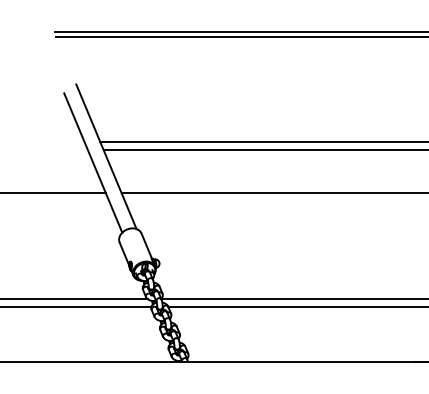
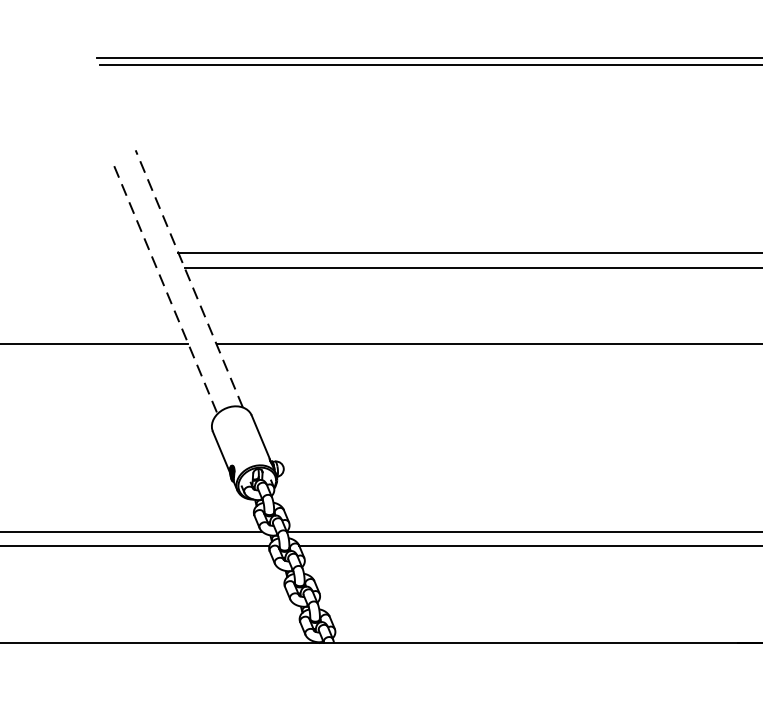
line: (106, 156) -> (189, 278), solid -> dashed
line: (93, 163) -> (166, 290), solid -> dashed

